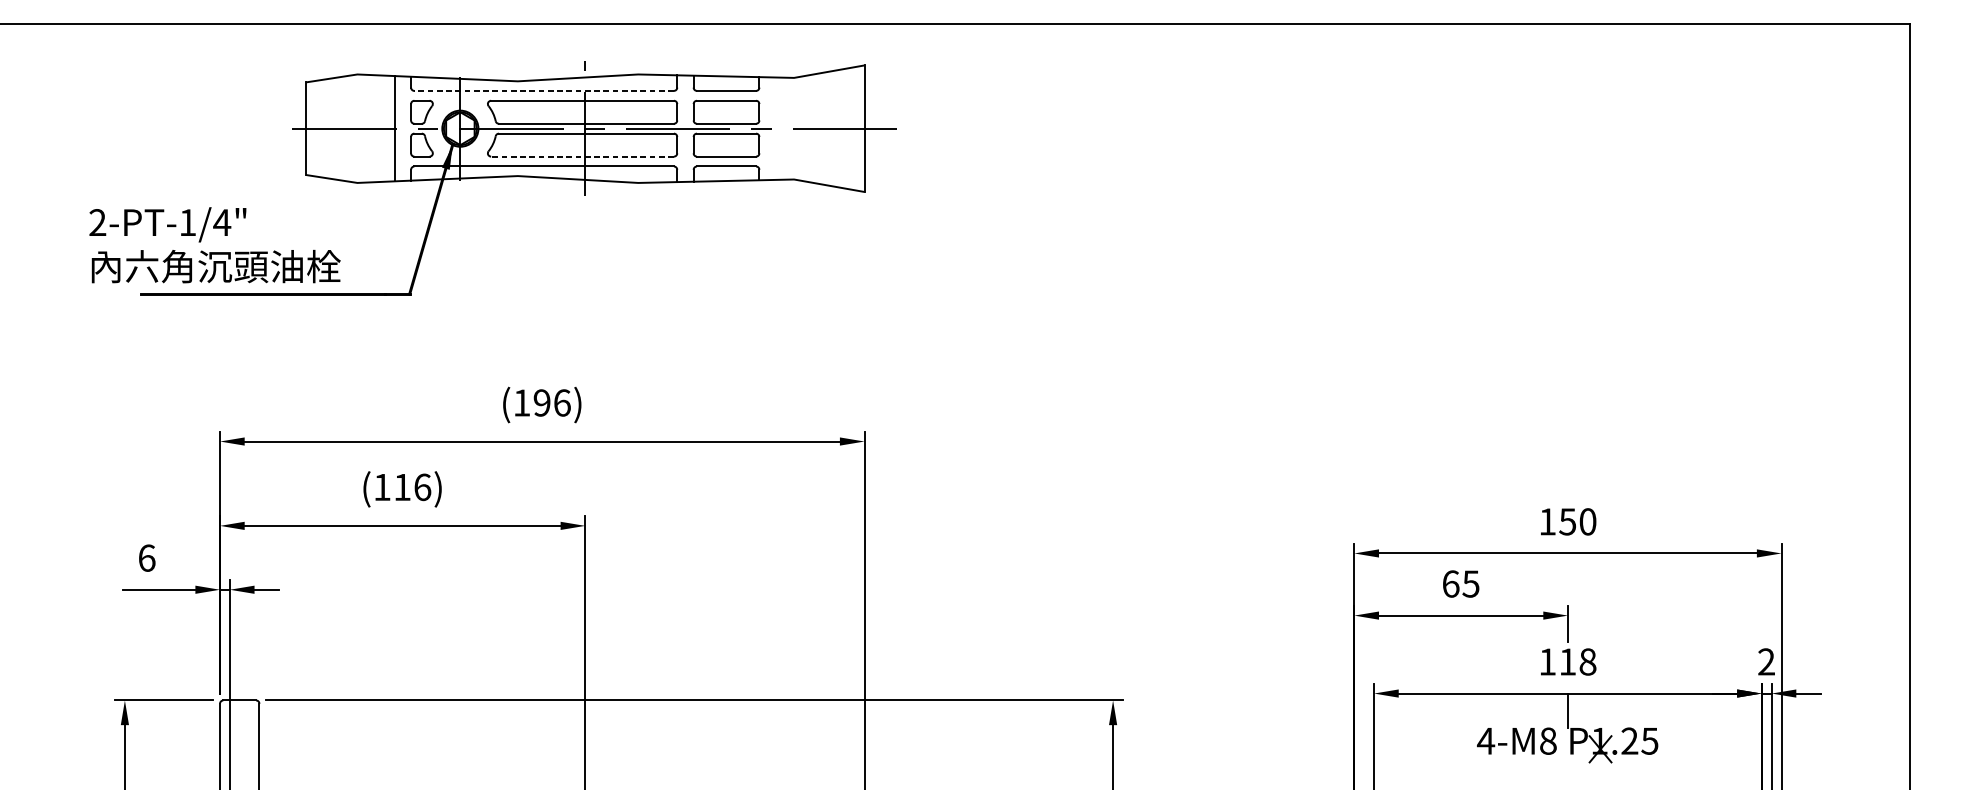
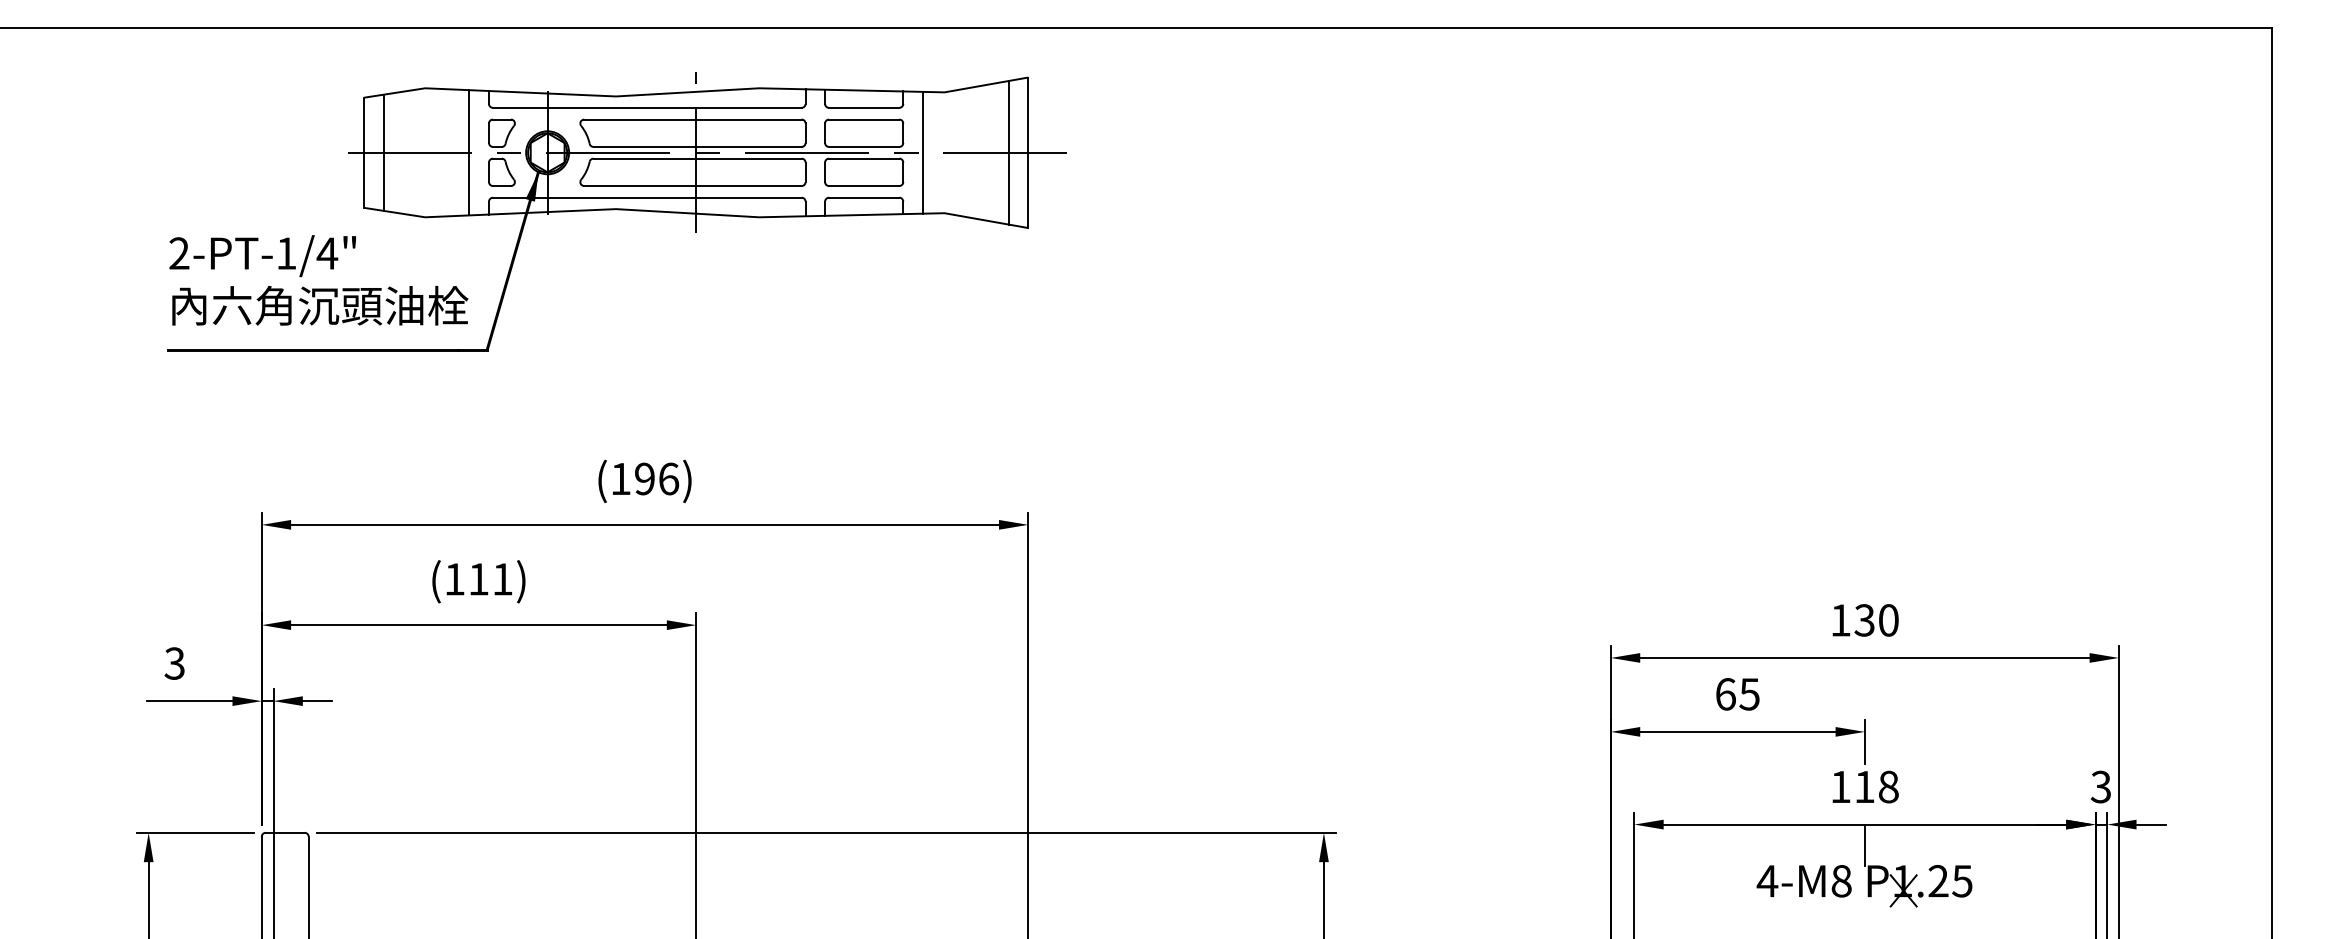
line: (543, 90) -> (646, 107), dashed -> solid
line: (322, 128) -> (383, 152), added
line: (775, 128) -> (922, 152), added
line: (847, 128) -> (1008, 152), added
line: (582, 157) -> (692, 186), dashed -> solid
text: (214, 245) -> (318, 280), moved
text: (422, 487) -> (502, 579), (116) -> (111)
text: (1567, 521) -> (1864, 620), 150 -> 130
text: (146, 558) -> (174, 663), 6 -> 3
text: (1766, 662) -> (2100, 787), 2 -> 3

